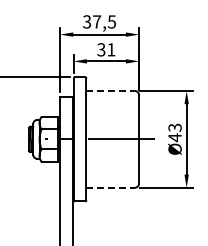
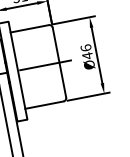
line: (111, 90) -> (30, 28), dashed -> solid
text: (174, 127) -> (85, 47), Ø43 -> Ø46
line: (111, 187) -> (45, 104), dashed -> solid

